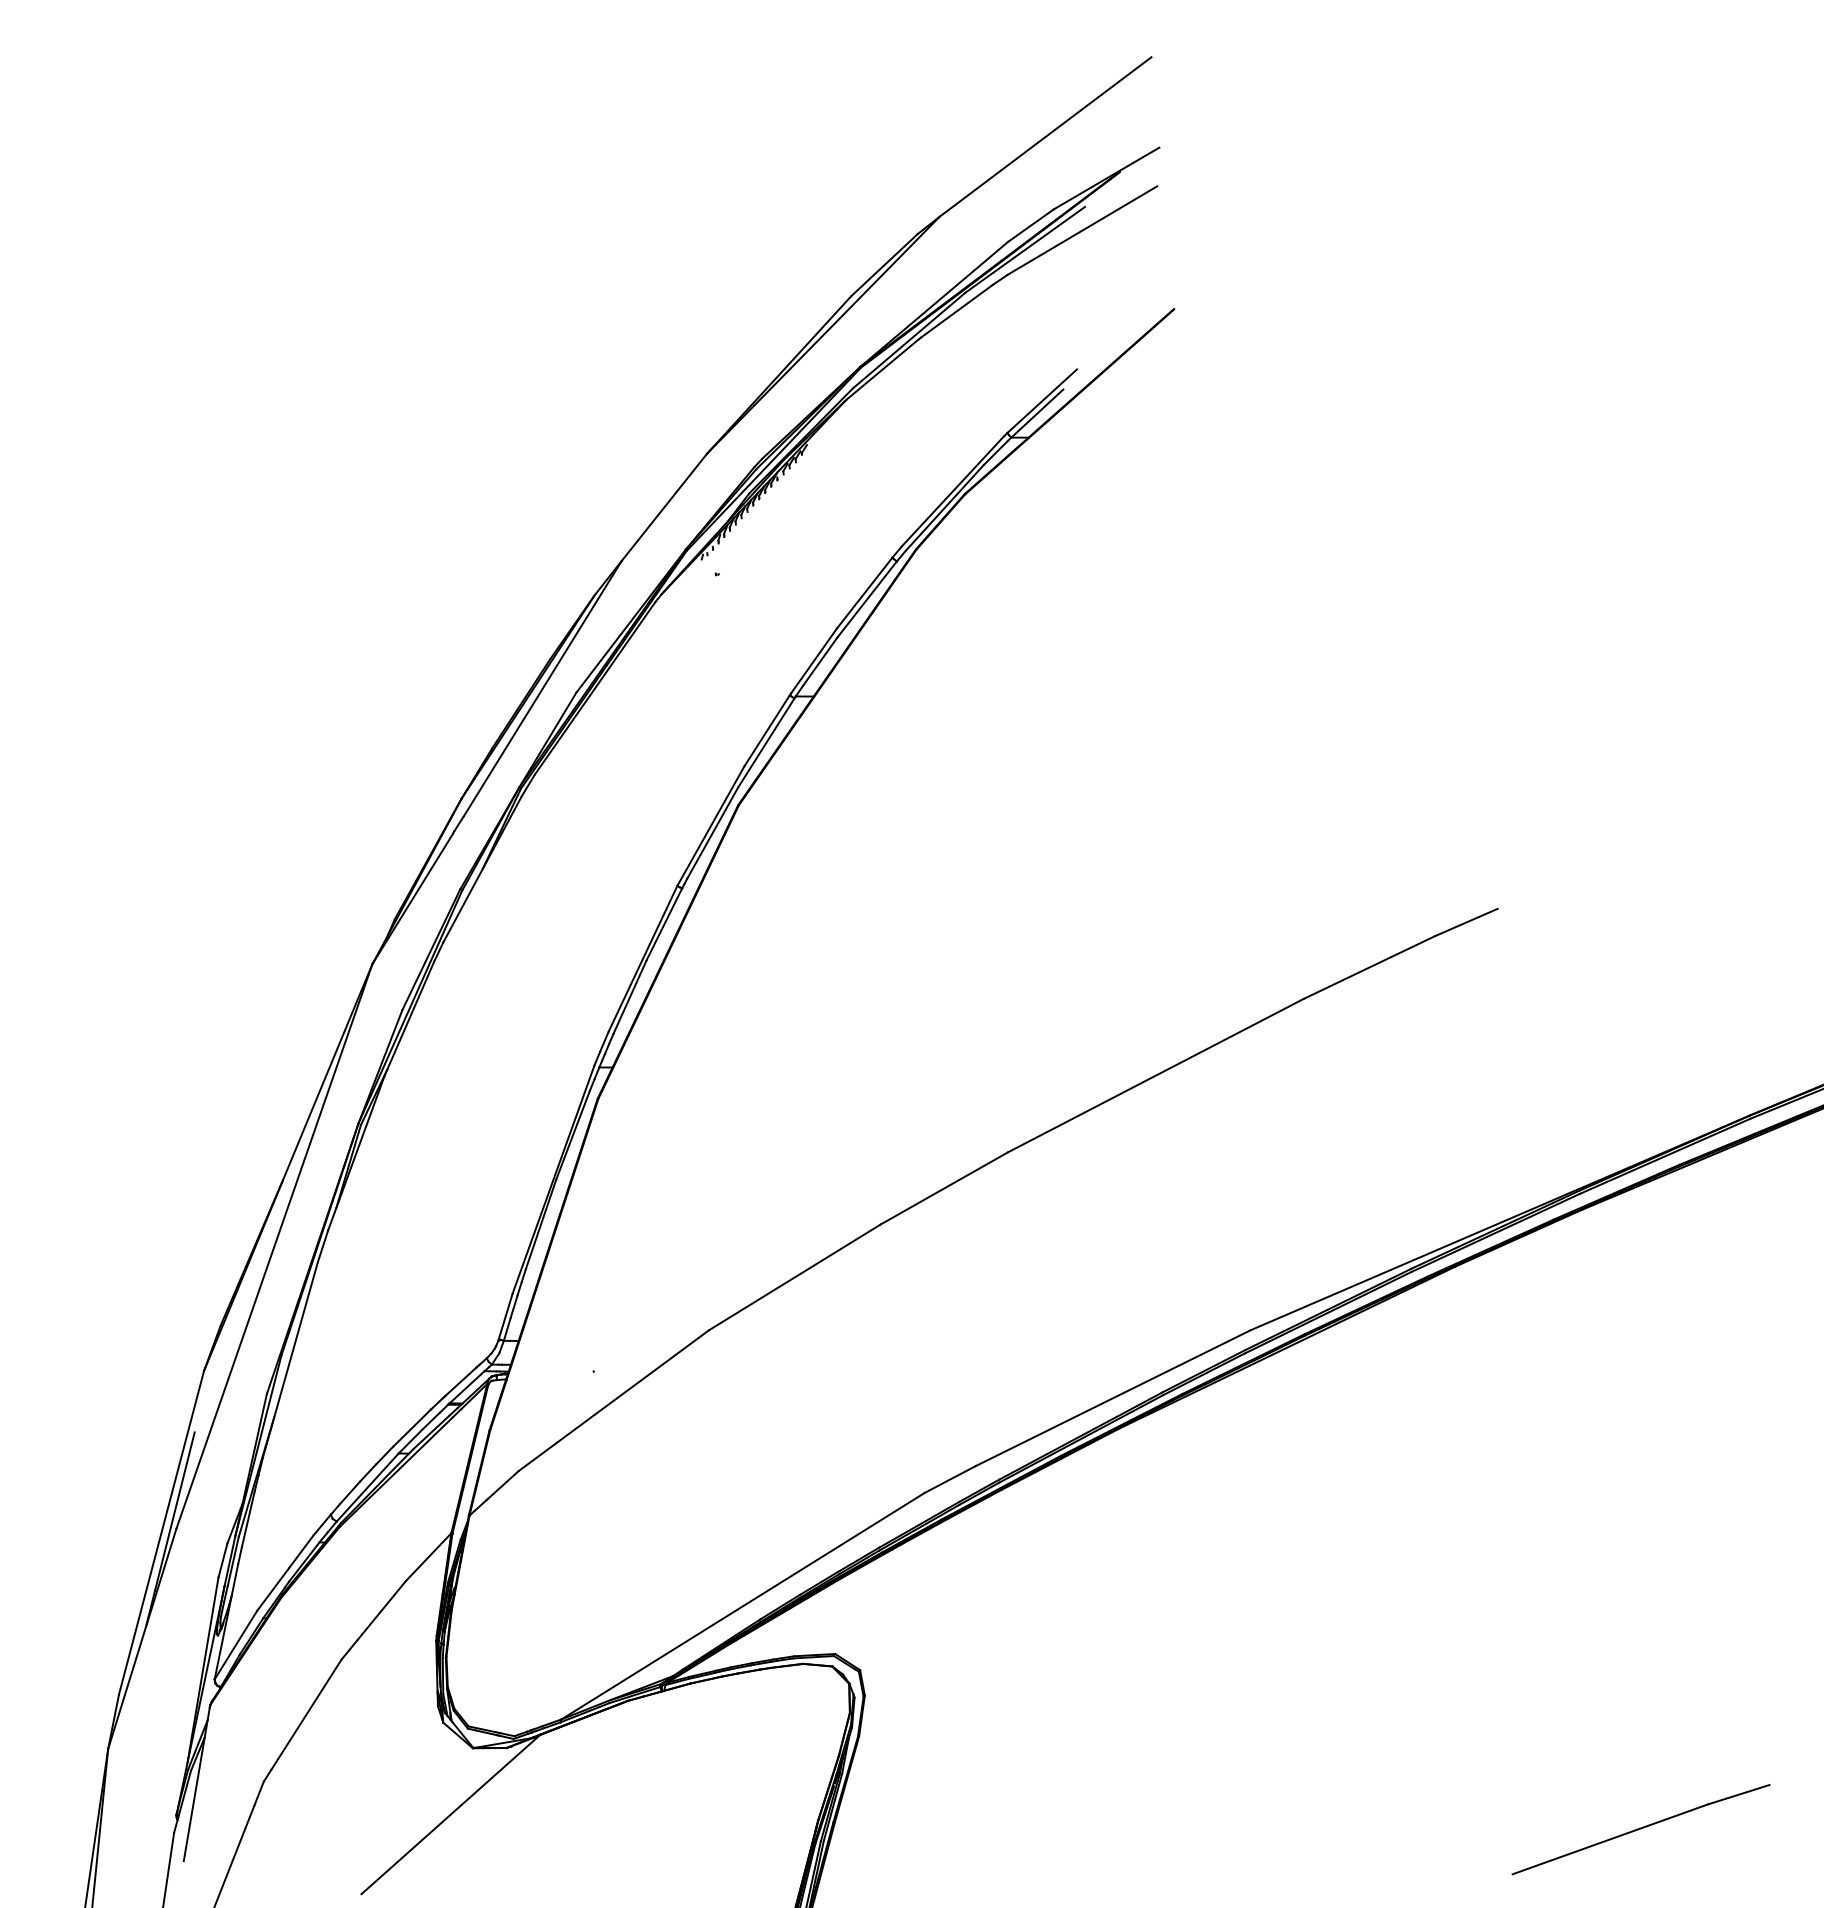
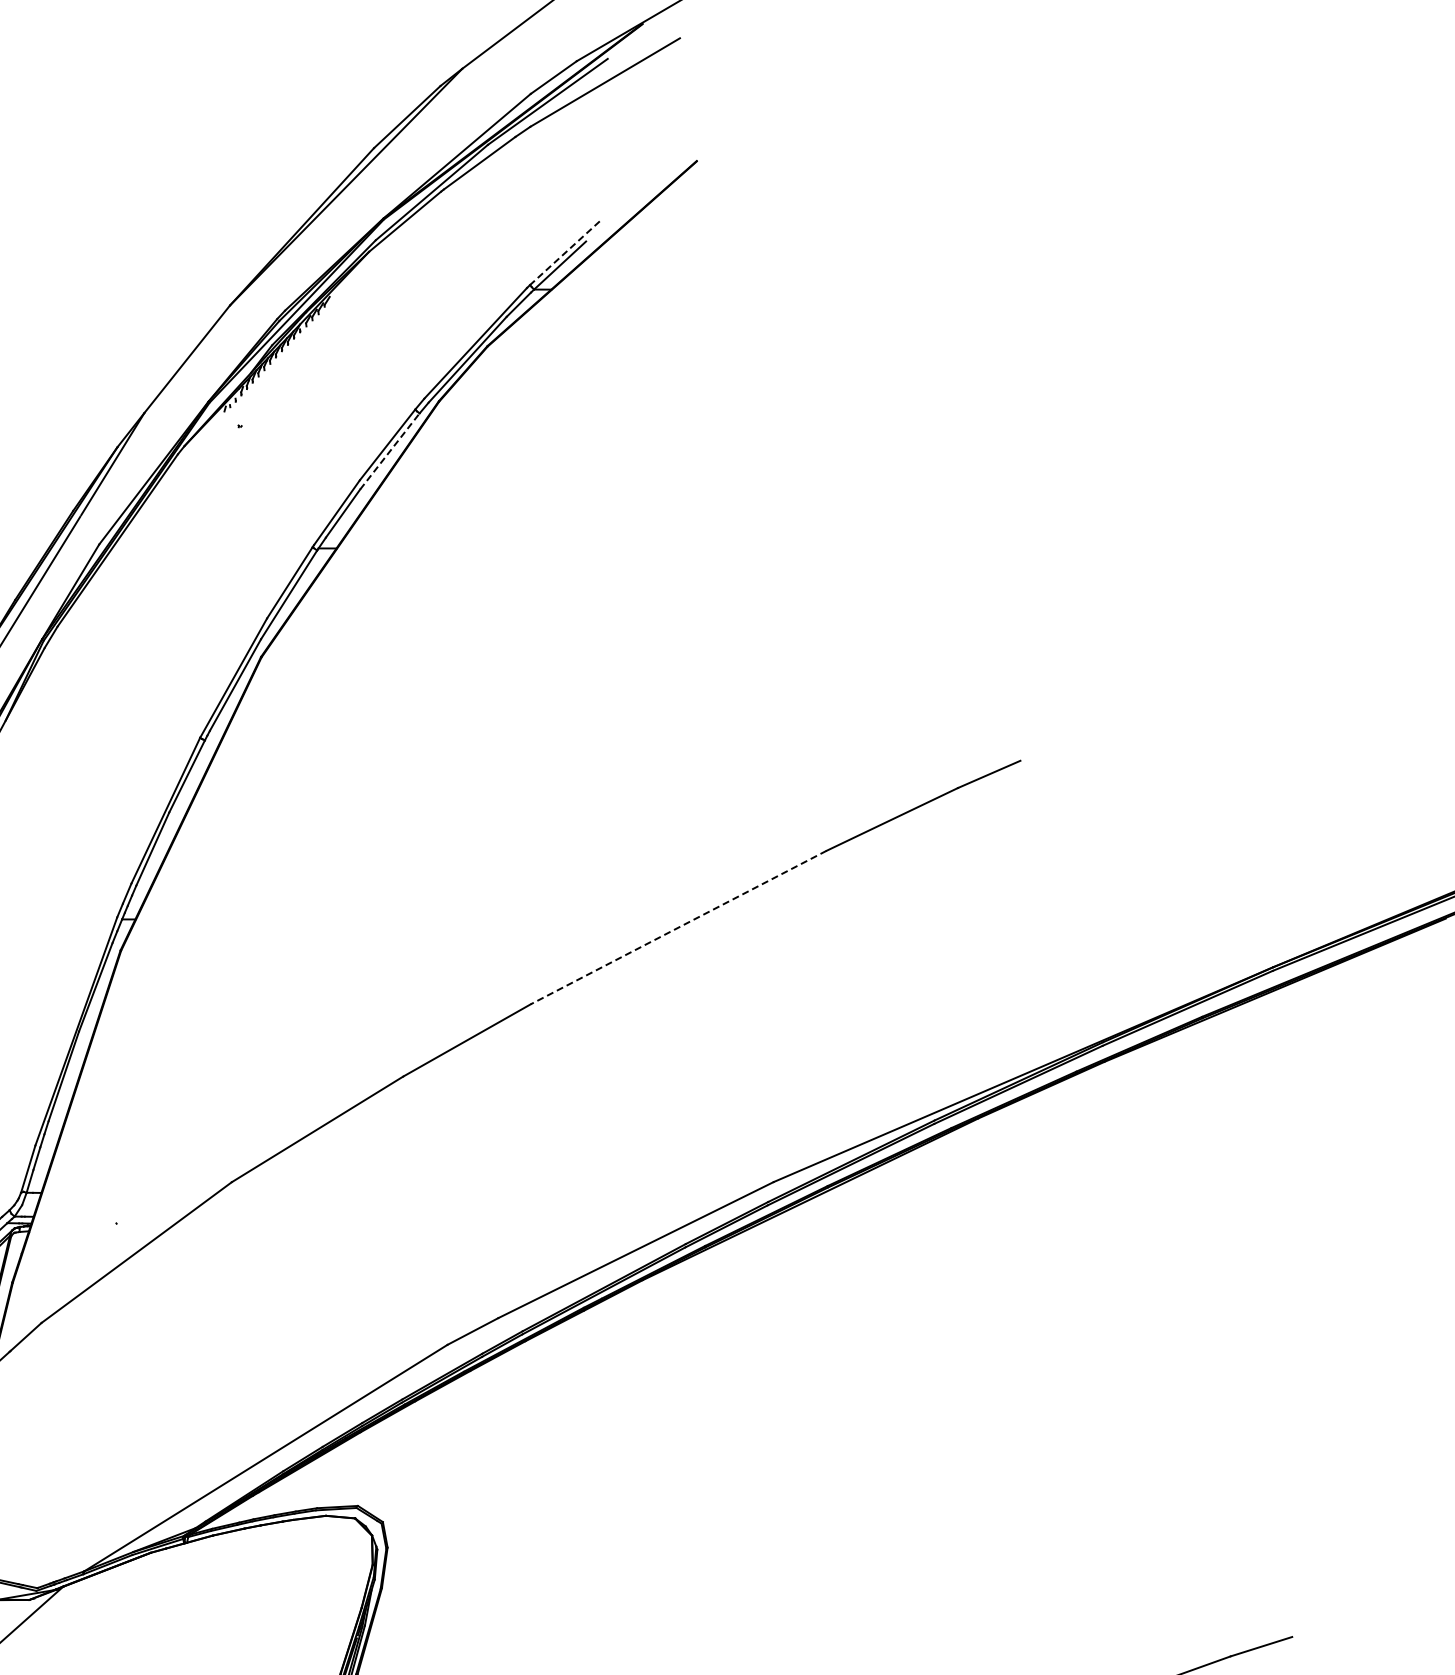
line: (1041, 401) -> (564, 253), solid -> dashed
line: (867, 599) -> (390, 451), solid -> dashed
line: (1155, 1075) -> (678, 927), solid -> dashed

